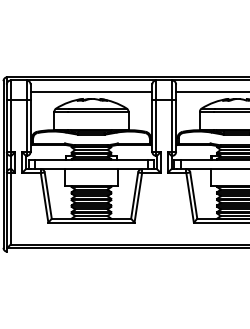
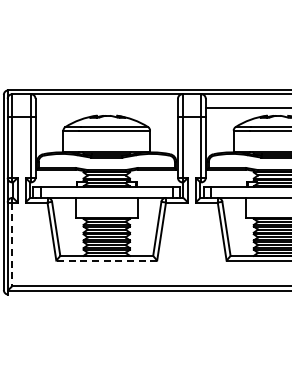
line: (91, 92) -> (106, 108), removed
line: (10, 208) -> (12, 244), solid -> dashed
line: (91, 222) -> (106, 260), solid -> dashed

